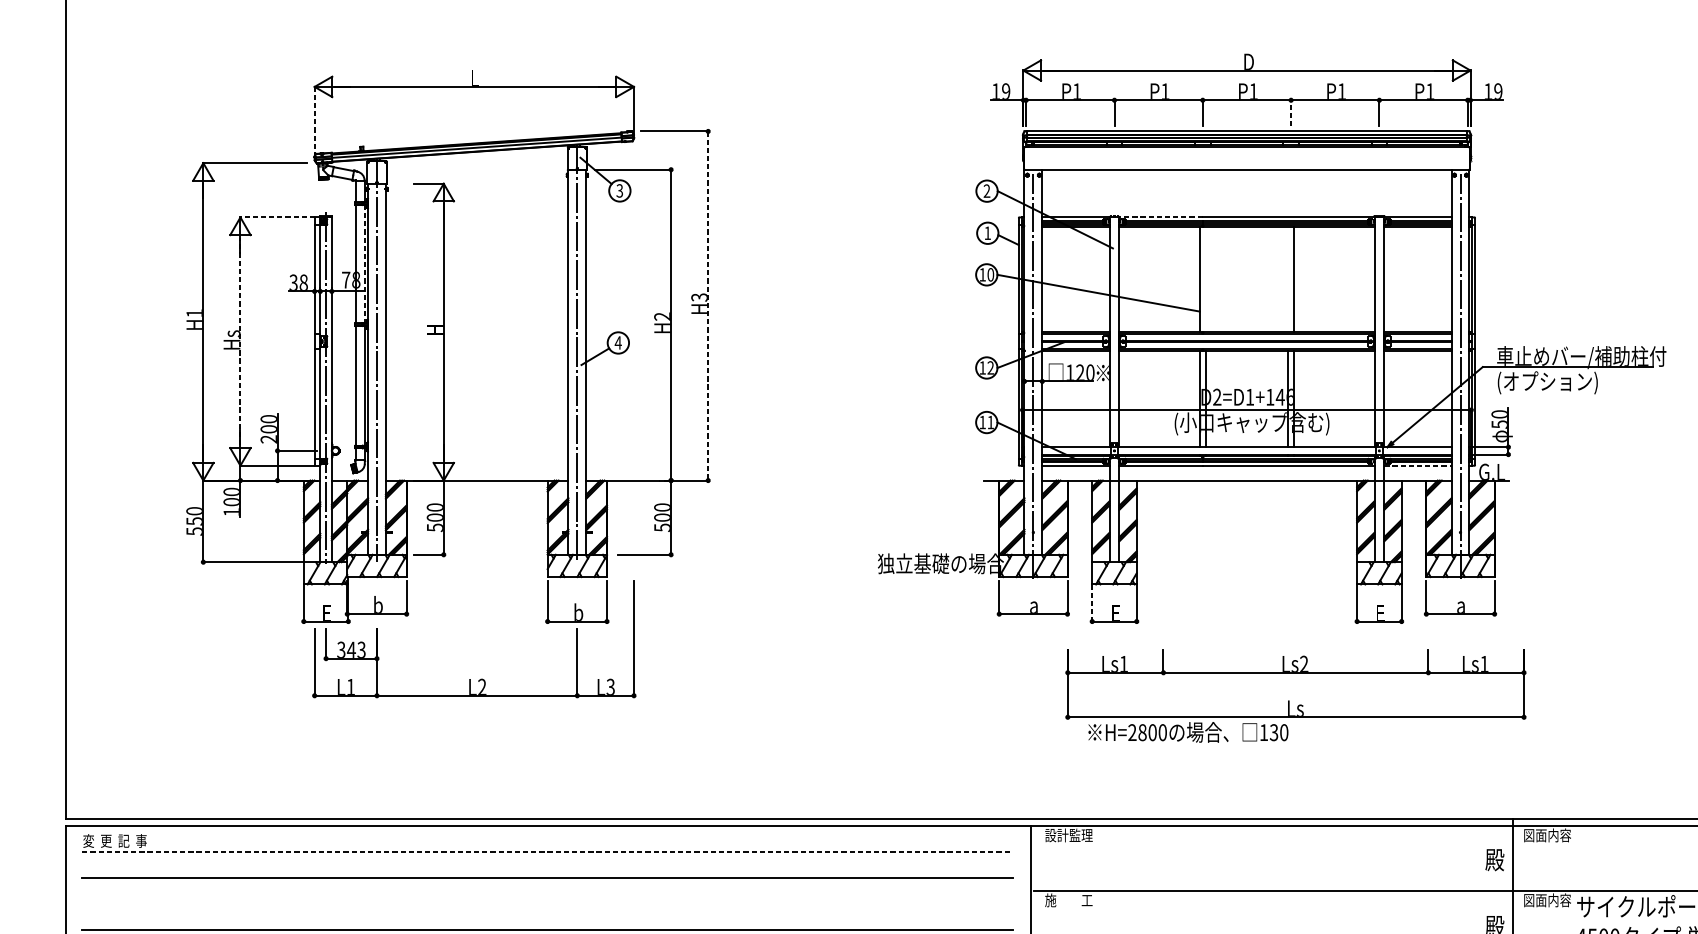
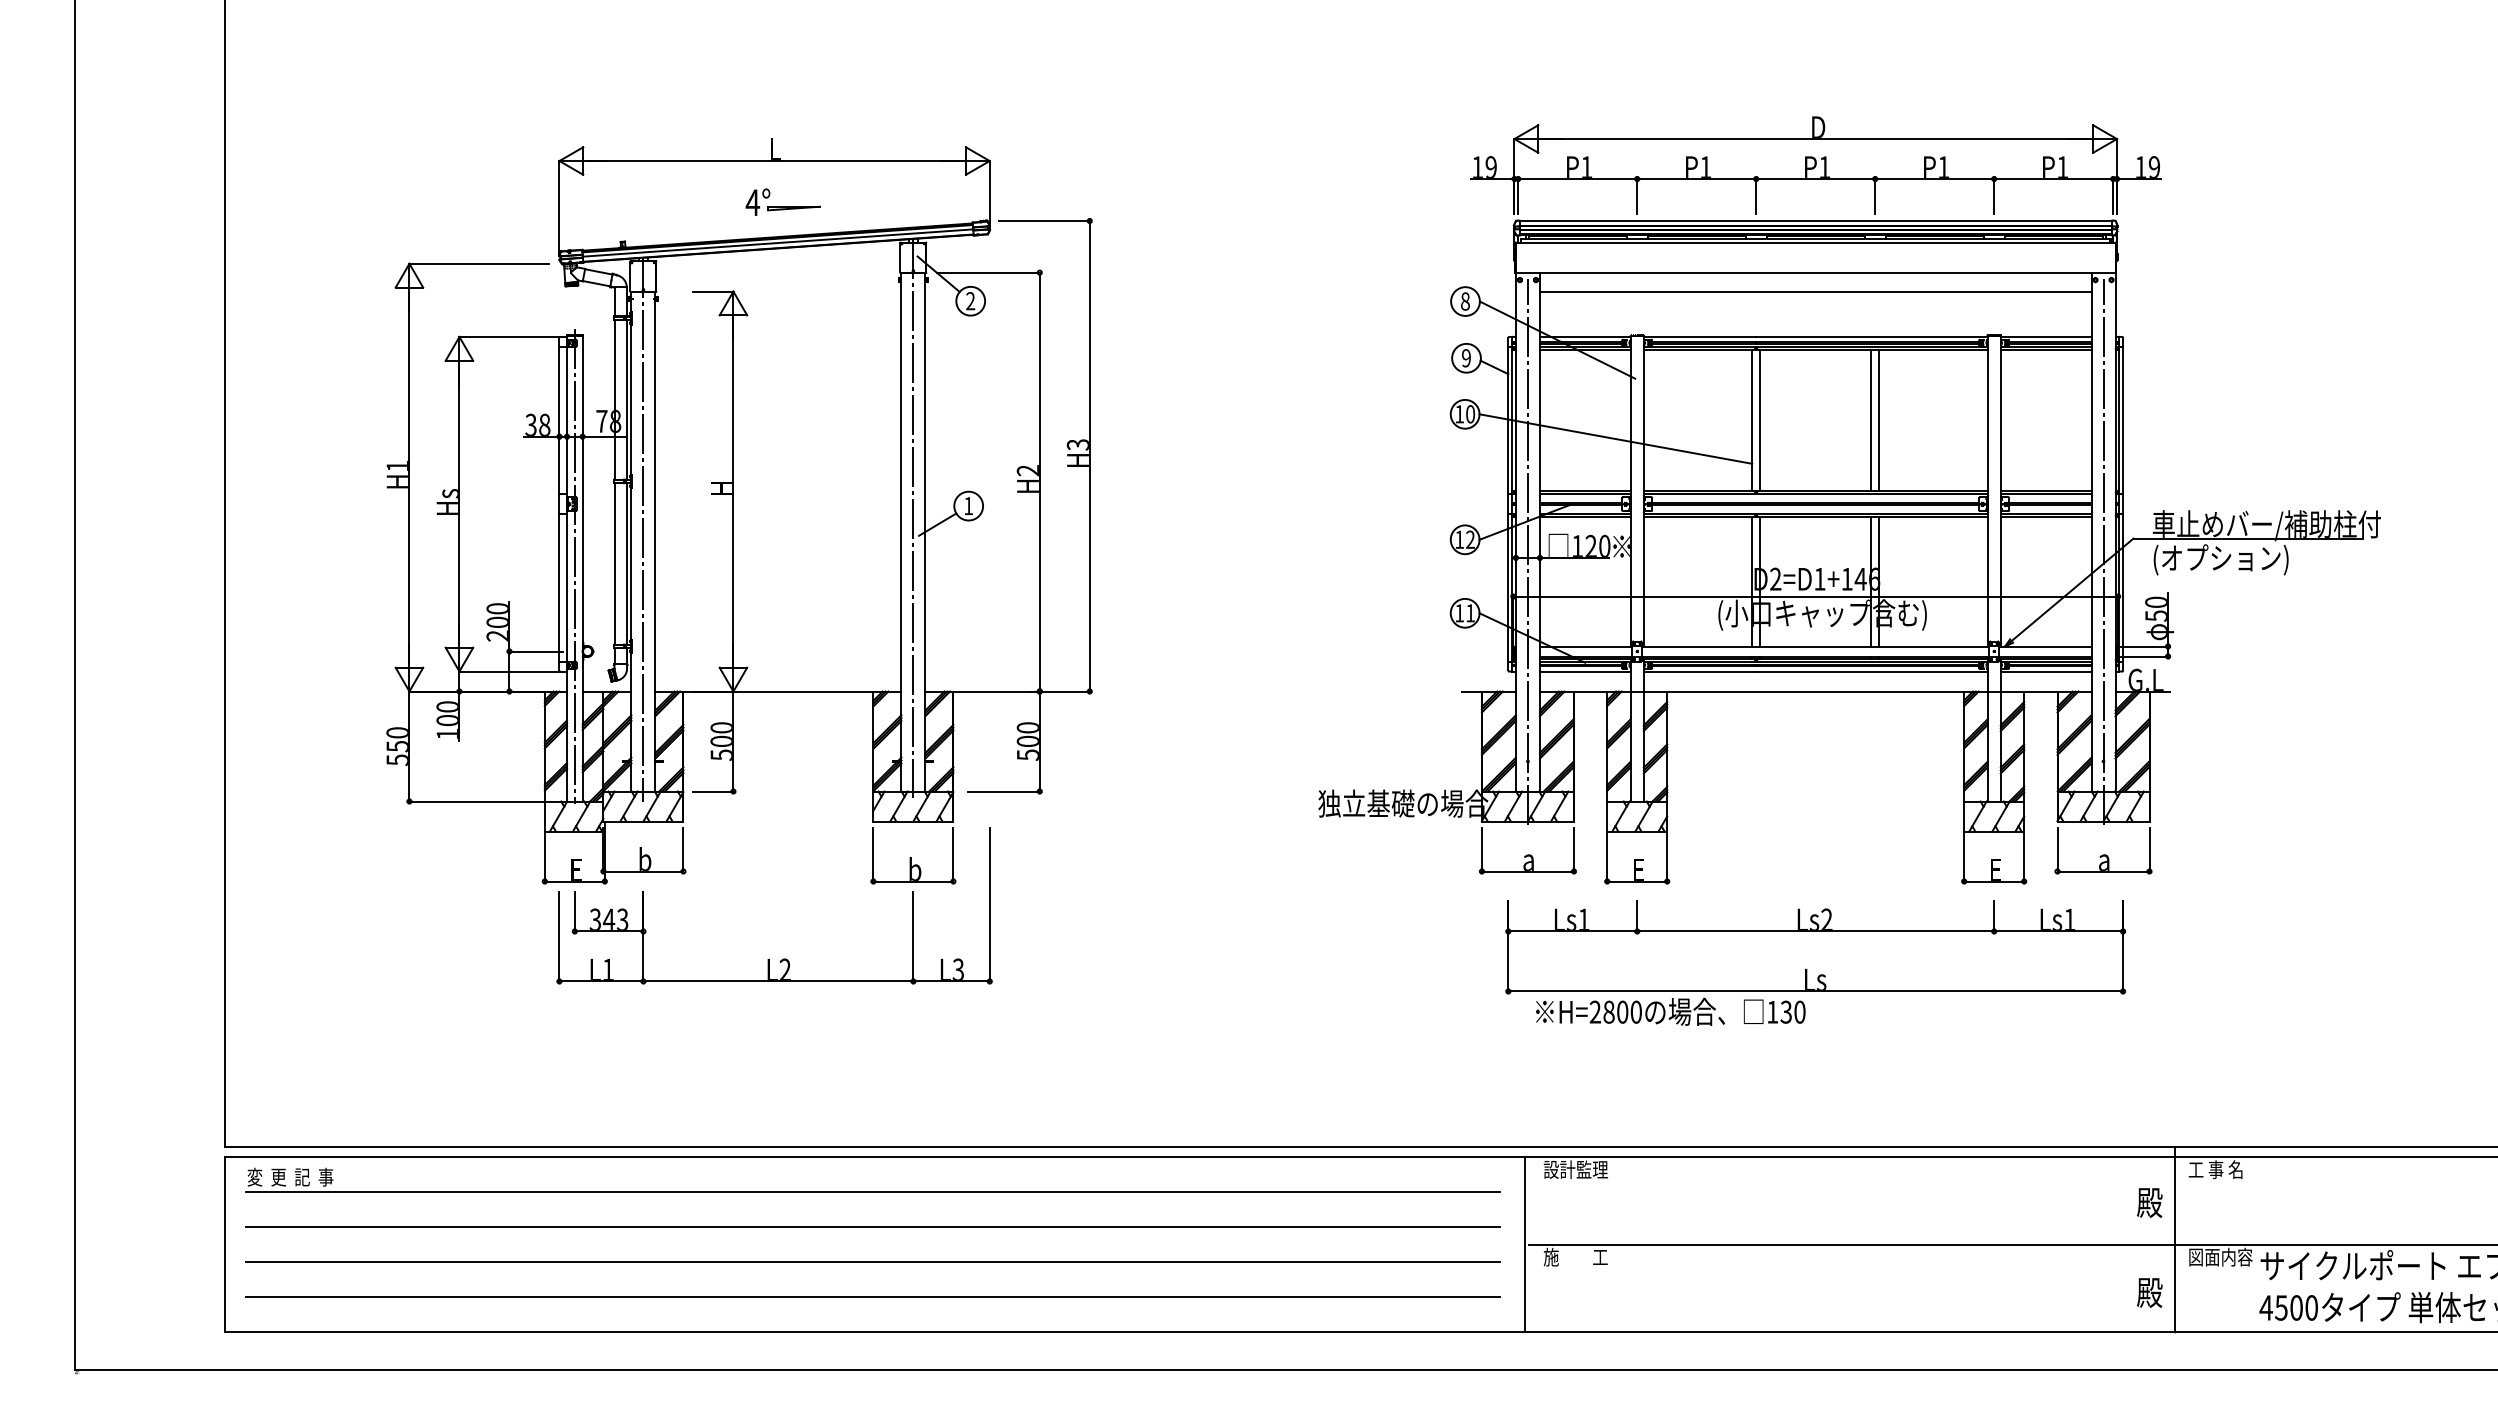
line: (1291, 113) -> (1875, 196), dashed -> solid
part: (480, 116) -> (782, 201), added
line: (314, 121) -> (559, 207), dashed -> solid
line: (1246, 183) -> (1815, 291), added
text: (619, 191) -> (970, 301), 3 -> 2
text: (987, 191) -> (1465, 301), 2 -> 8
line: (277, 217) -> (509, 336), dashed -> solid
line: (1160, 217) -> (1699, 336), dashed -> solid
text: (987, 233) -> (1466, 358), 1 -> 9
line: (364, 263) -> (626, 399), dashed -> solid
line: (1205, 279) -> (1760, 420), added
line: (1288, 279) -> (1871, 420), added
line: (708, 306) -> (1089, 456), dashed -> solid
line: (240, 341) -> (459, 504), dashed -> solid
text: (618, 343) -> (968, 506), 4 -> 1
line: (1418, 465) -> (2046, 671), dashed -> solid
line: (1092, 603) -> (1607, 856), dashed -> solid
part: (1295, 695) -> (1815, 962), moved
text: (1547, 835) -> (2220, 1169), 図面内容 -> 工 事 名
line: (546, 852) -> (872, 1192), dashed -> solid
line: (546, 904) -> (872, 1262), added

